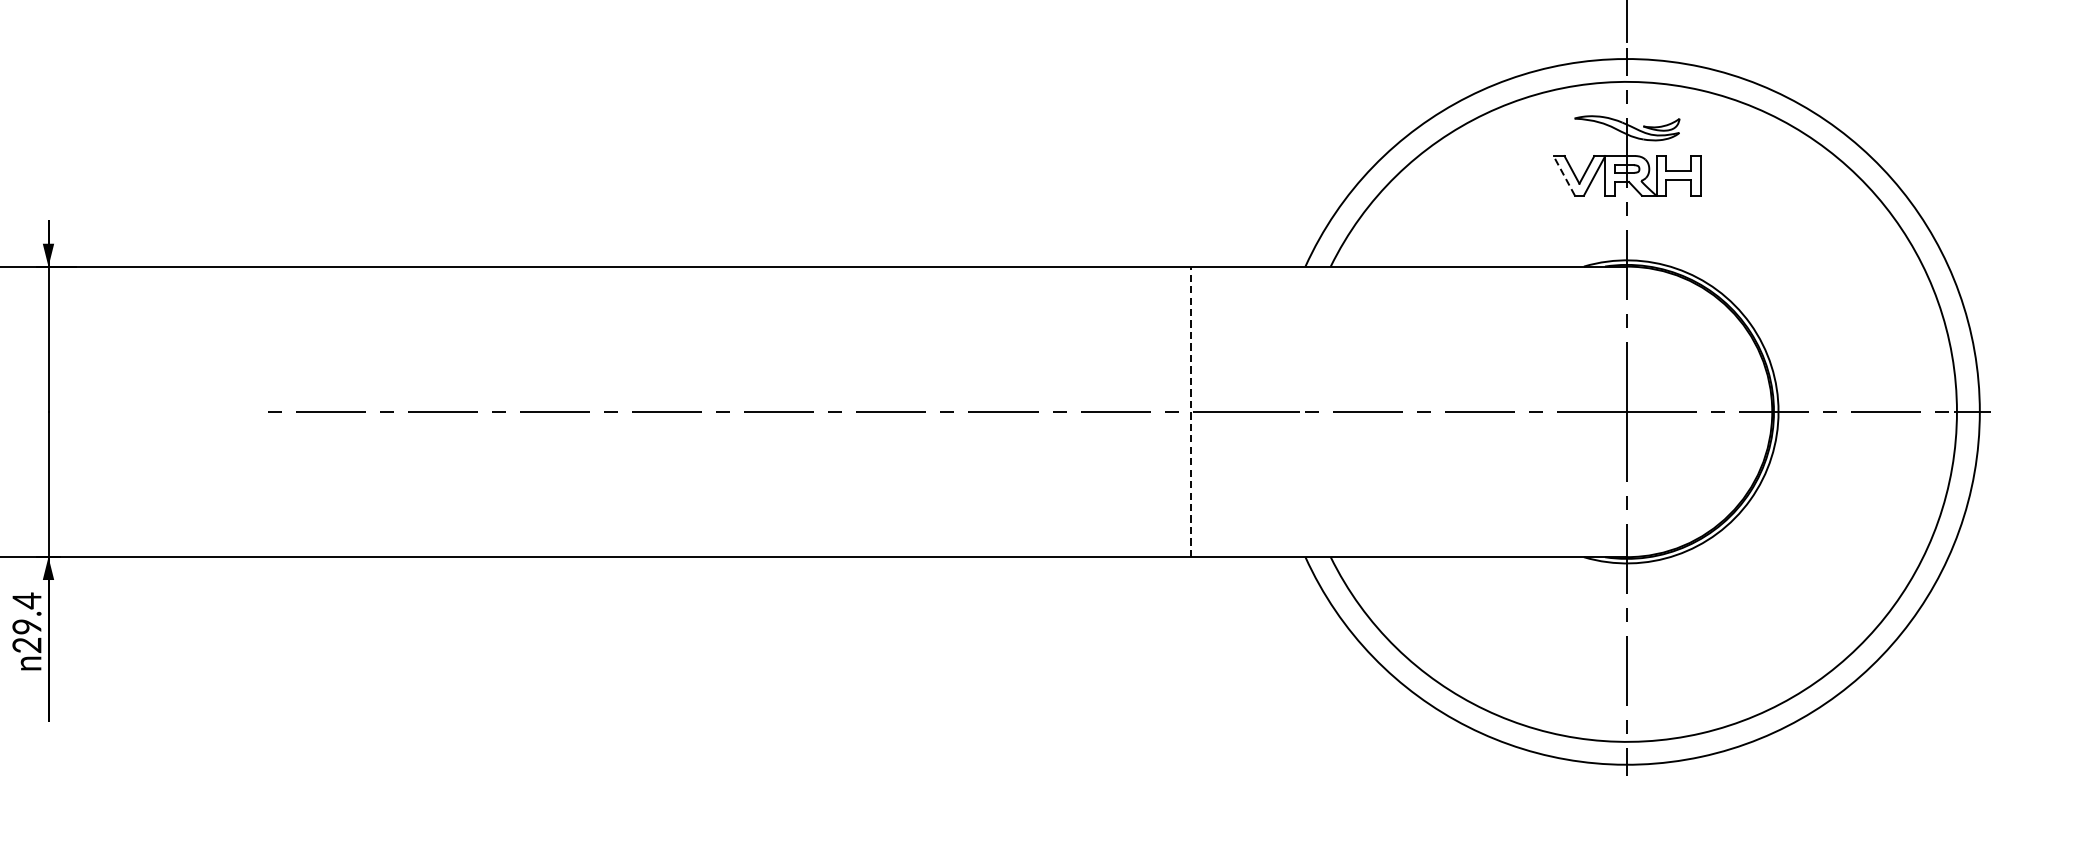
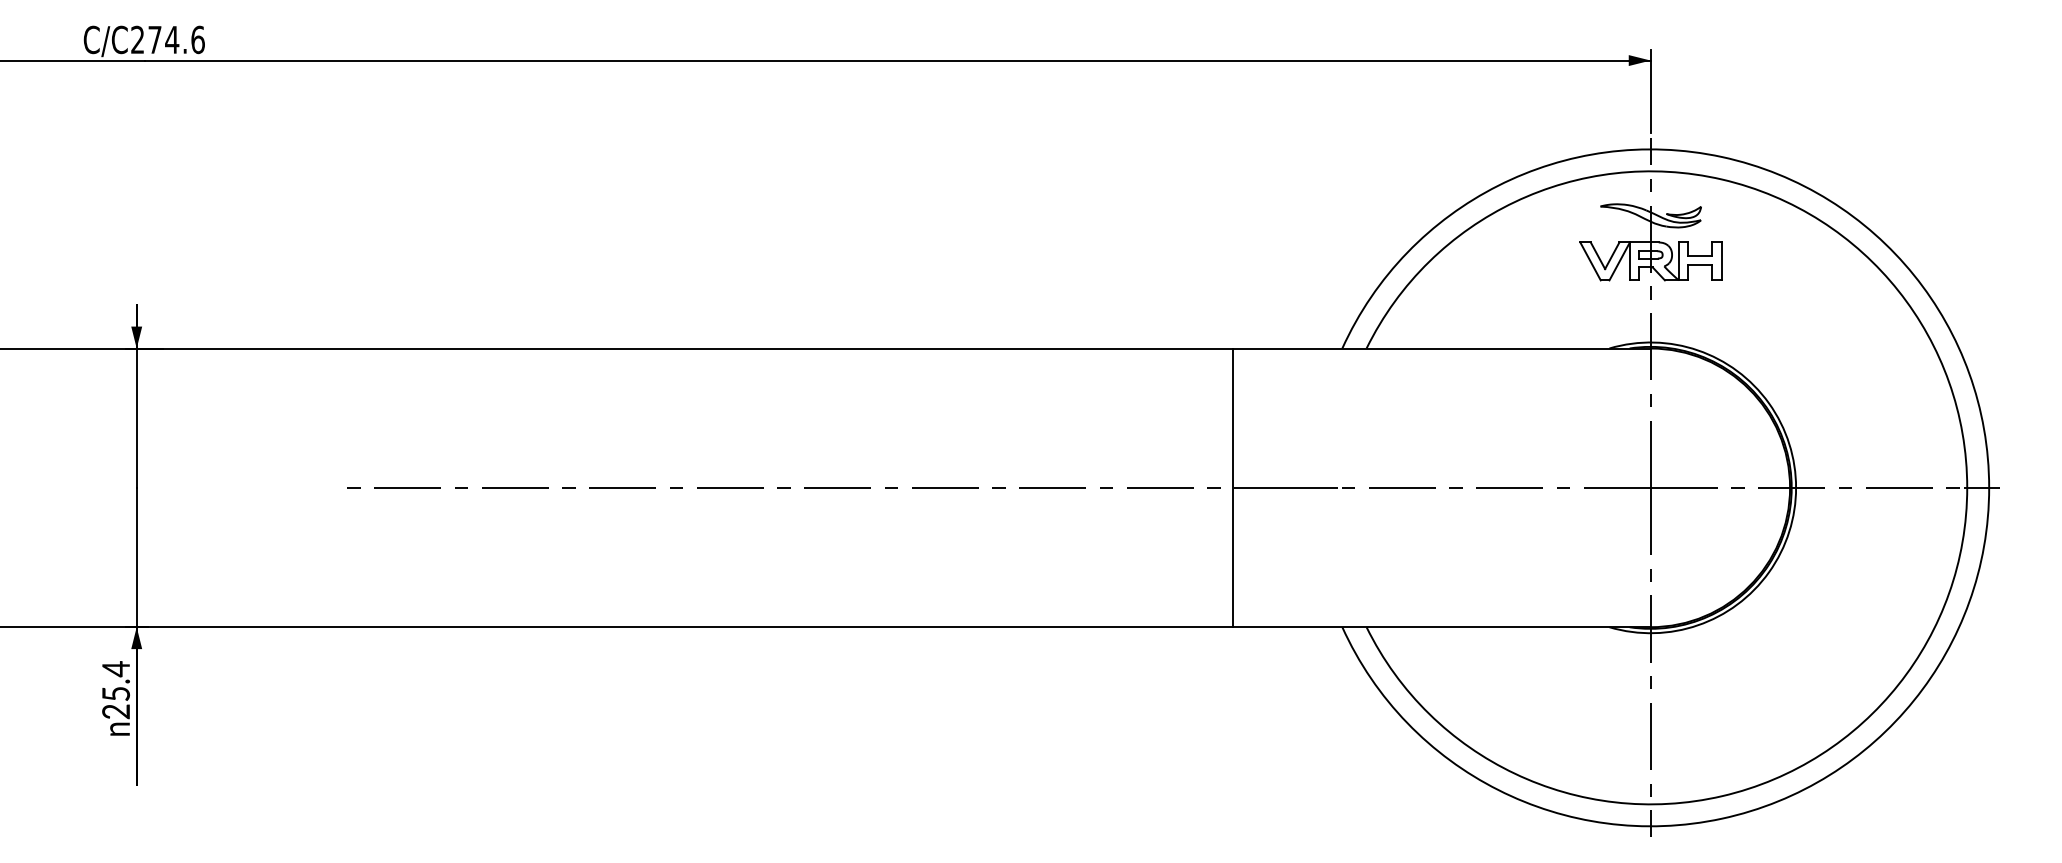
line: (1564, 175) -> (1590, 261), dashed -> solid
line: (1190, 411) -> (1232, 487), dashed -> solid
text: (27, 627) -> (116, 694), 29.4 -> 25.4

